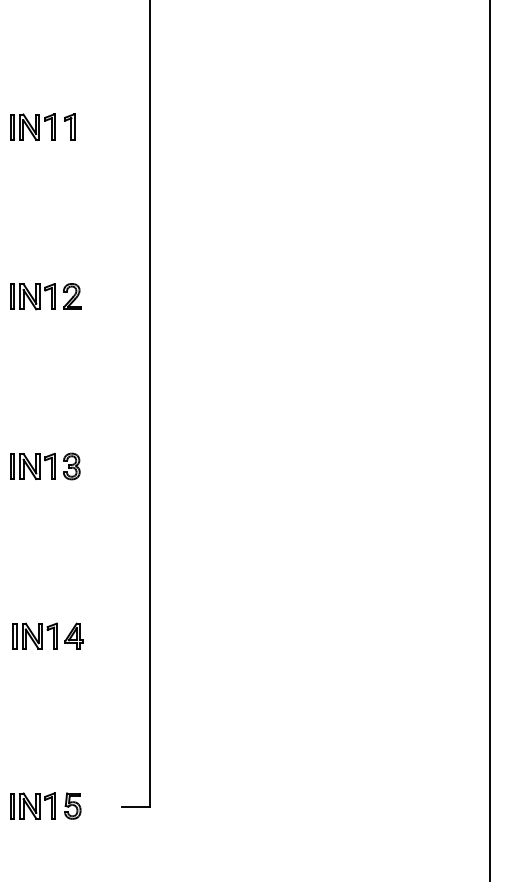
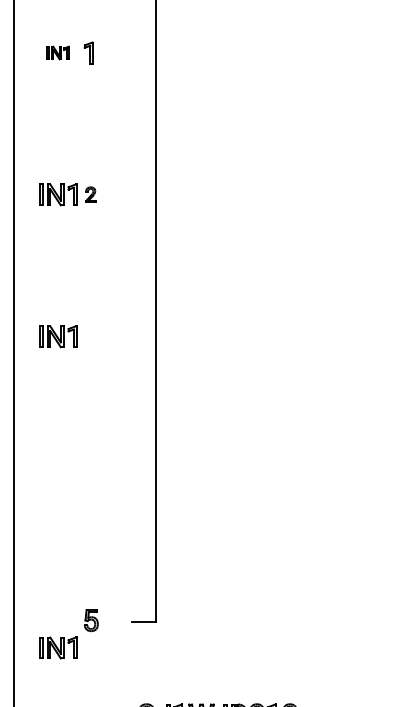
part: (32, 126) -> (57, 52), size x0.6
part: (72, 296) -> (91, 194), size x0.7
part: (71, 466) -> (90, 336), removed
part: (47, 635) -> (70, 477), removed
part: (32, 805) -> (57, 647), moved

